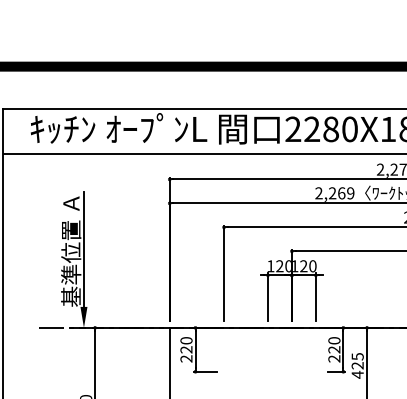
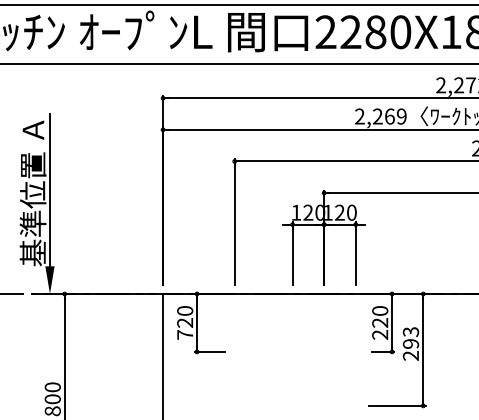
text: (186, 358) -> (185, 334), 220 -> 720
text: (357, 365) -> (410, 343), 425 -> 293

